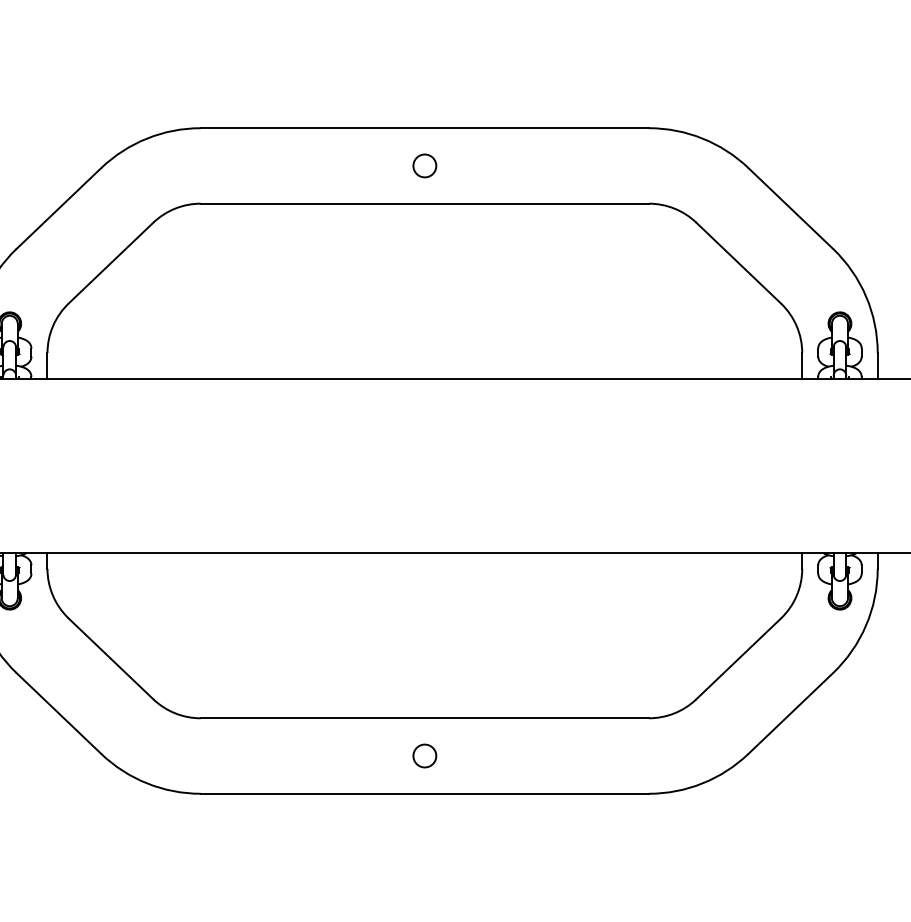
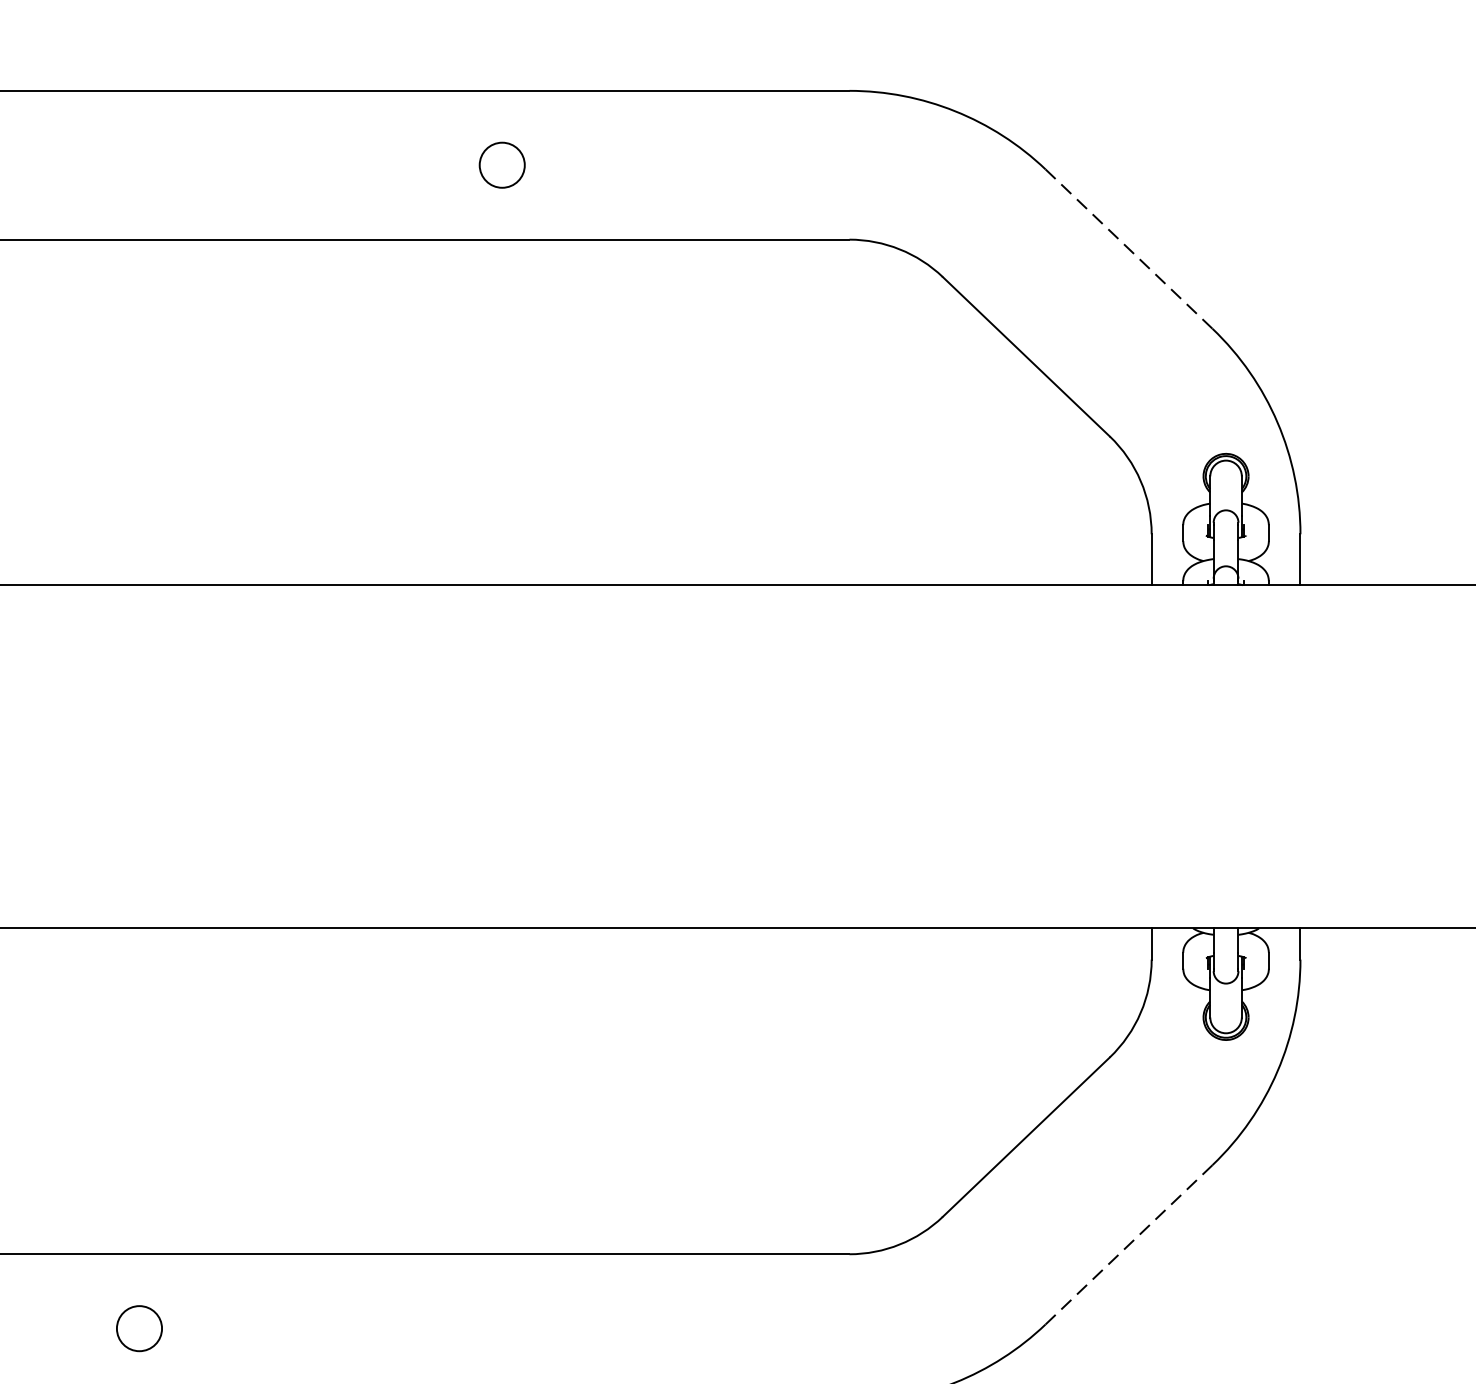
circle: (424, 165) -> (501, 164), moved
line: (790, 208) -> (1128, 249), solid -> dashed
line: (790, 713) -> (1128, 1244), solid -> dashed
circle: (424, 755) -> (138, 1327), moved

